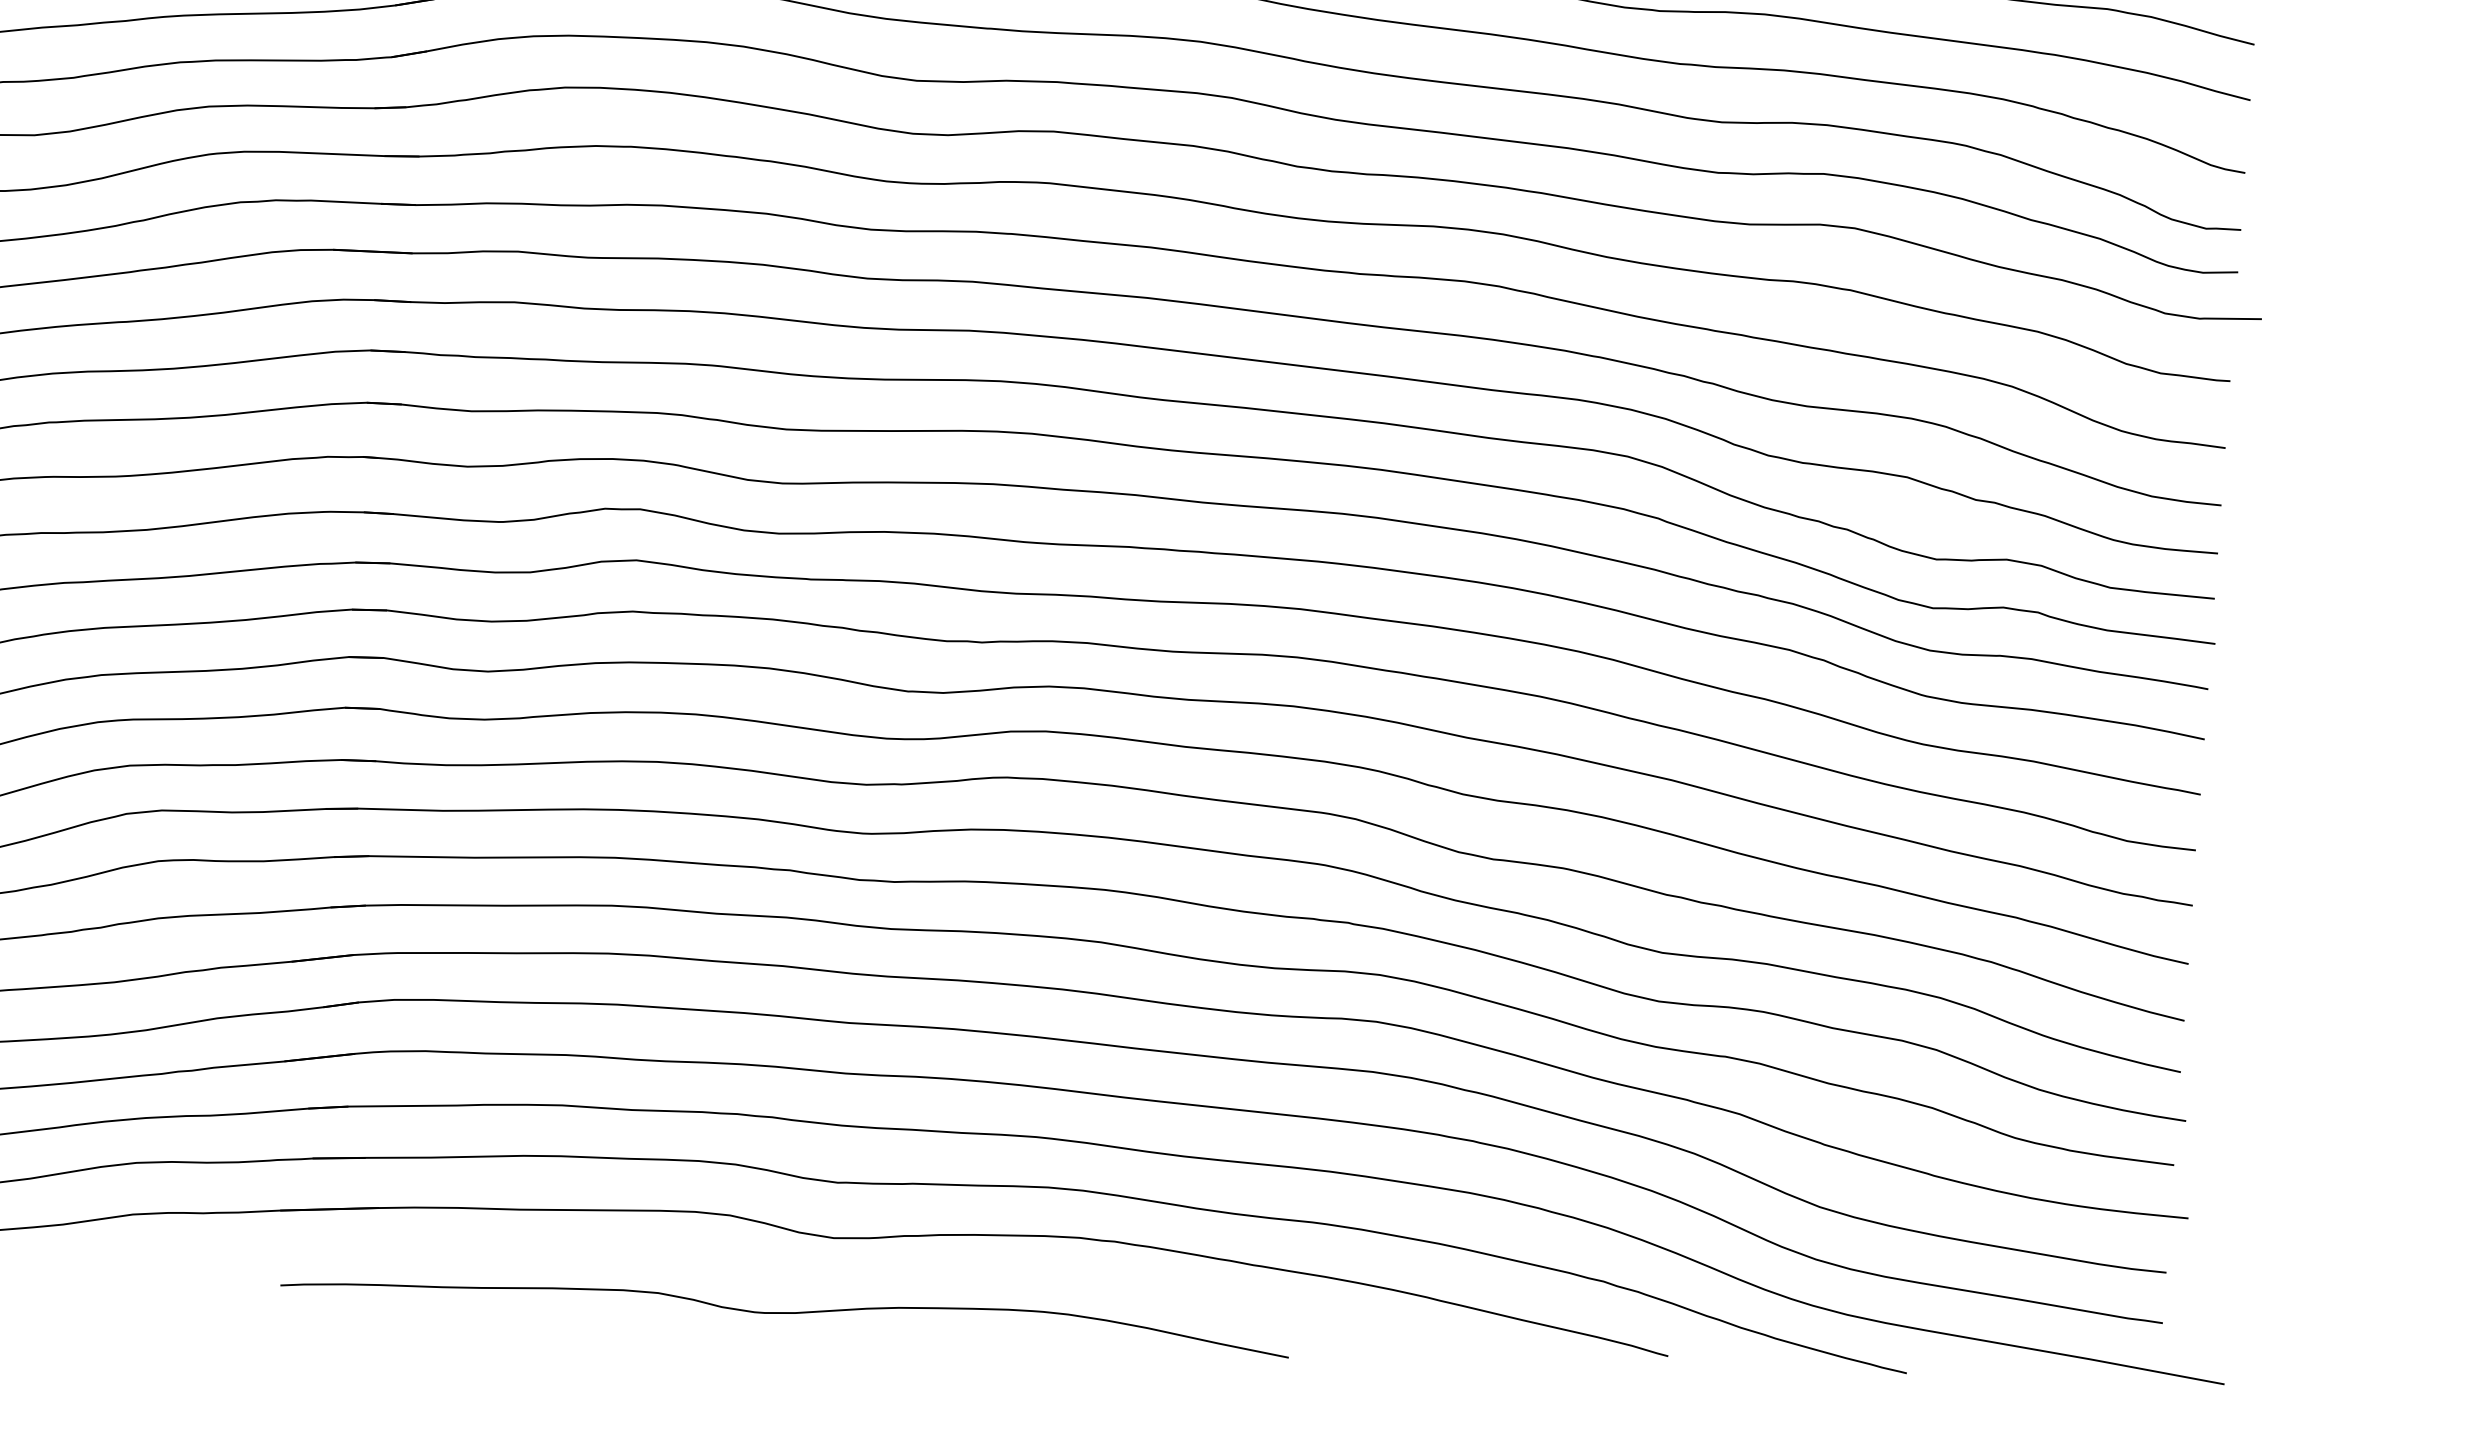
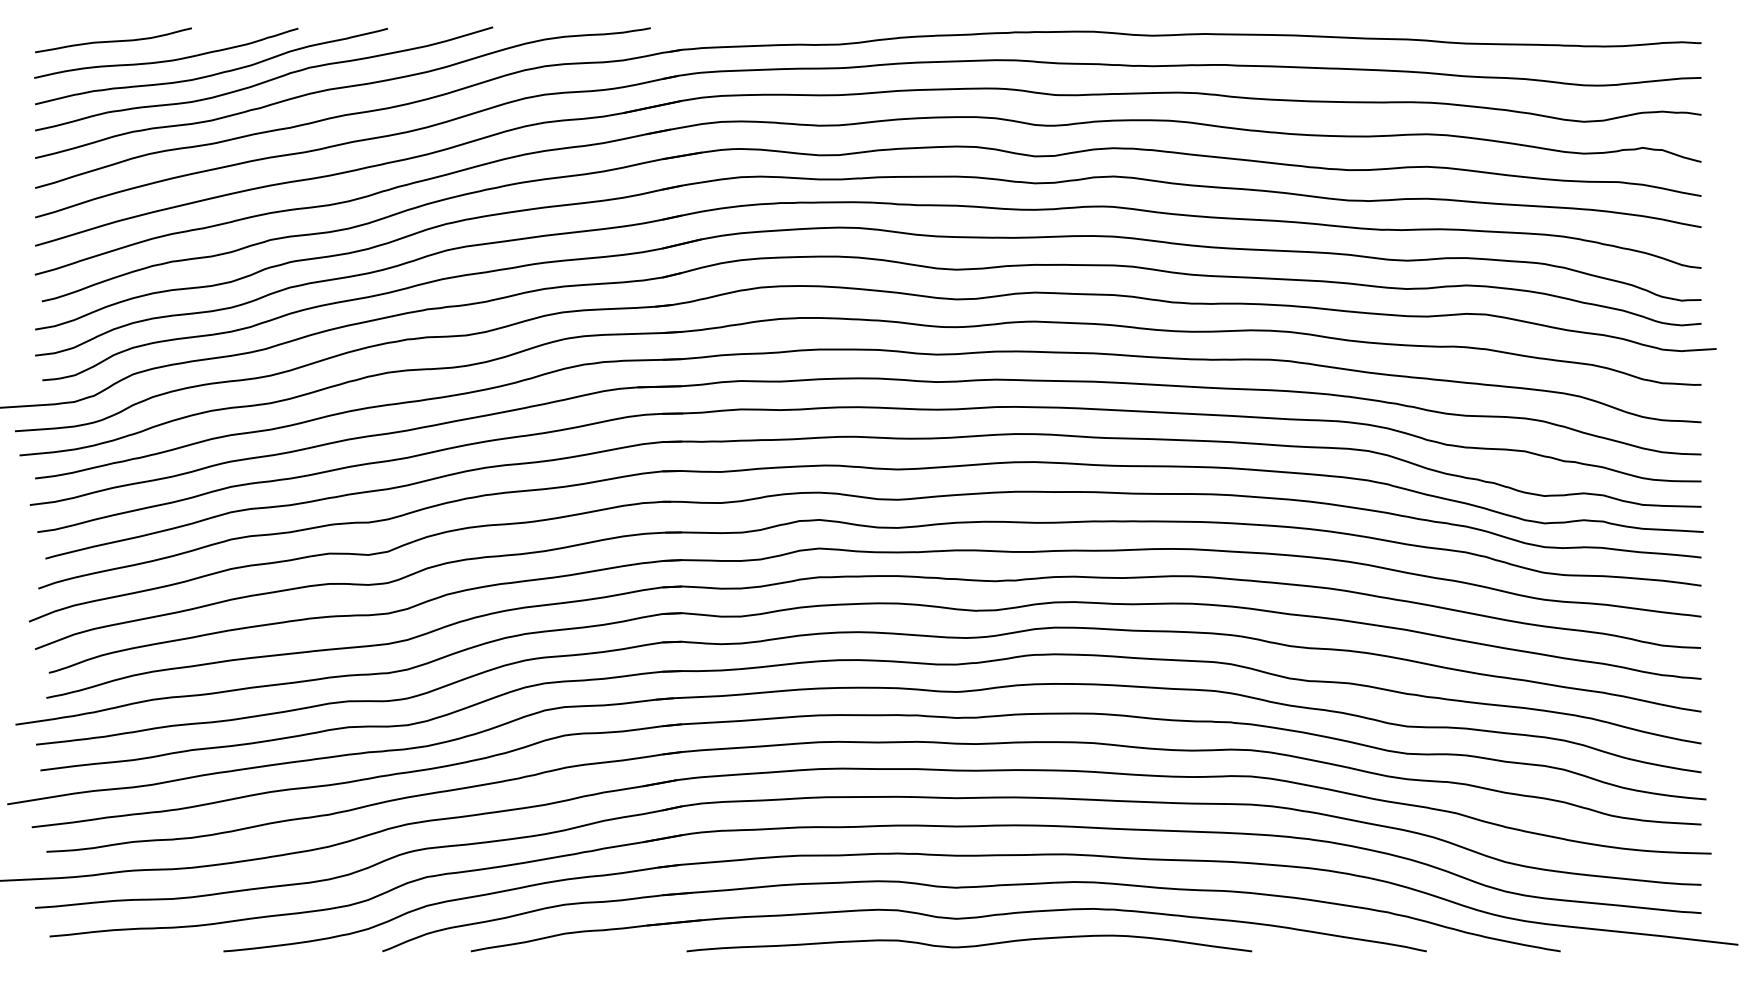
curve: (785, 1311) -> (969, 945), moved

